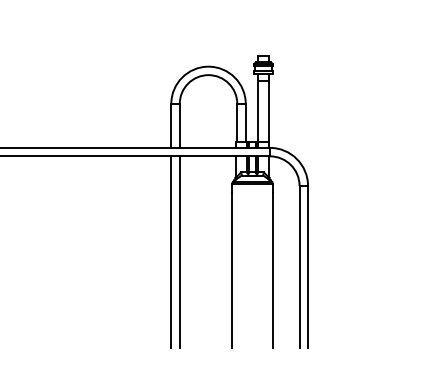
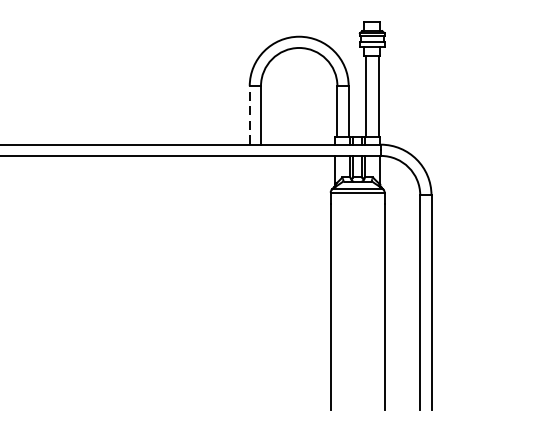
line: (171, 125) -> (249, 114), solid -> dashed
line: (171, 251) -> (249, 282), removed
line: (179, 251) -> (260, 282), removed

